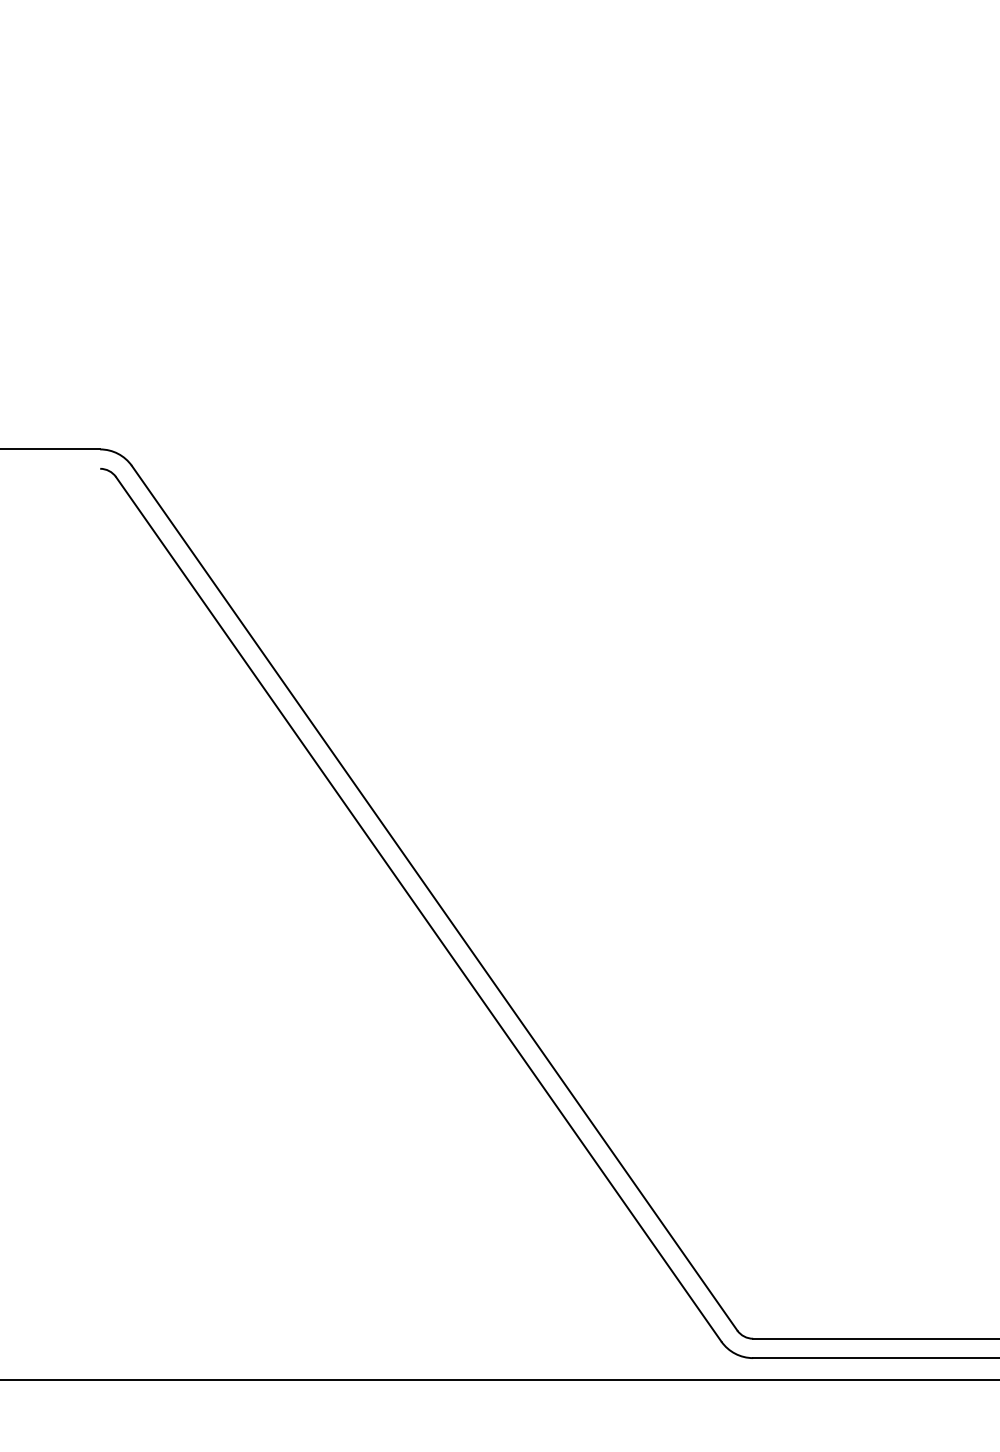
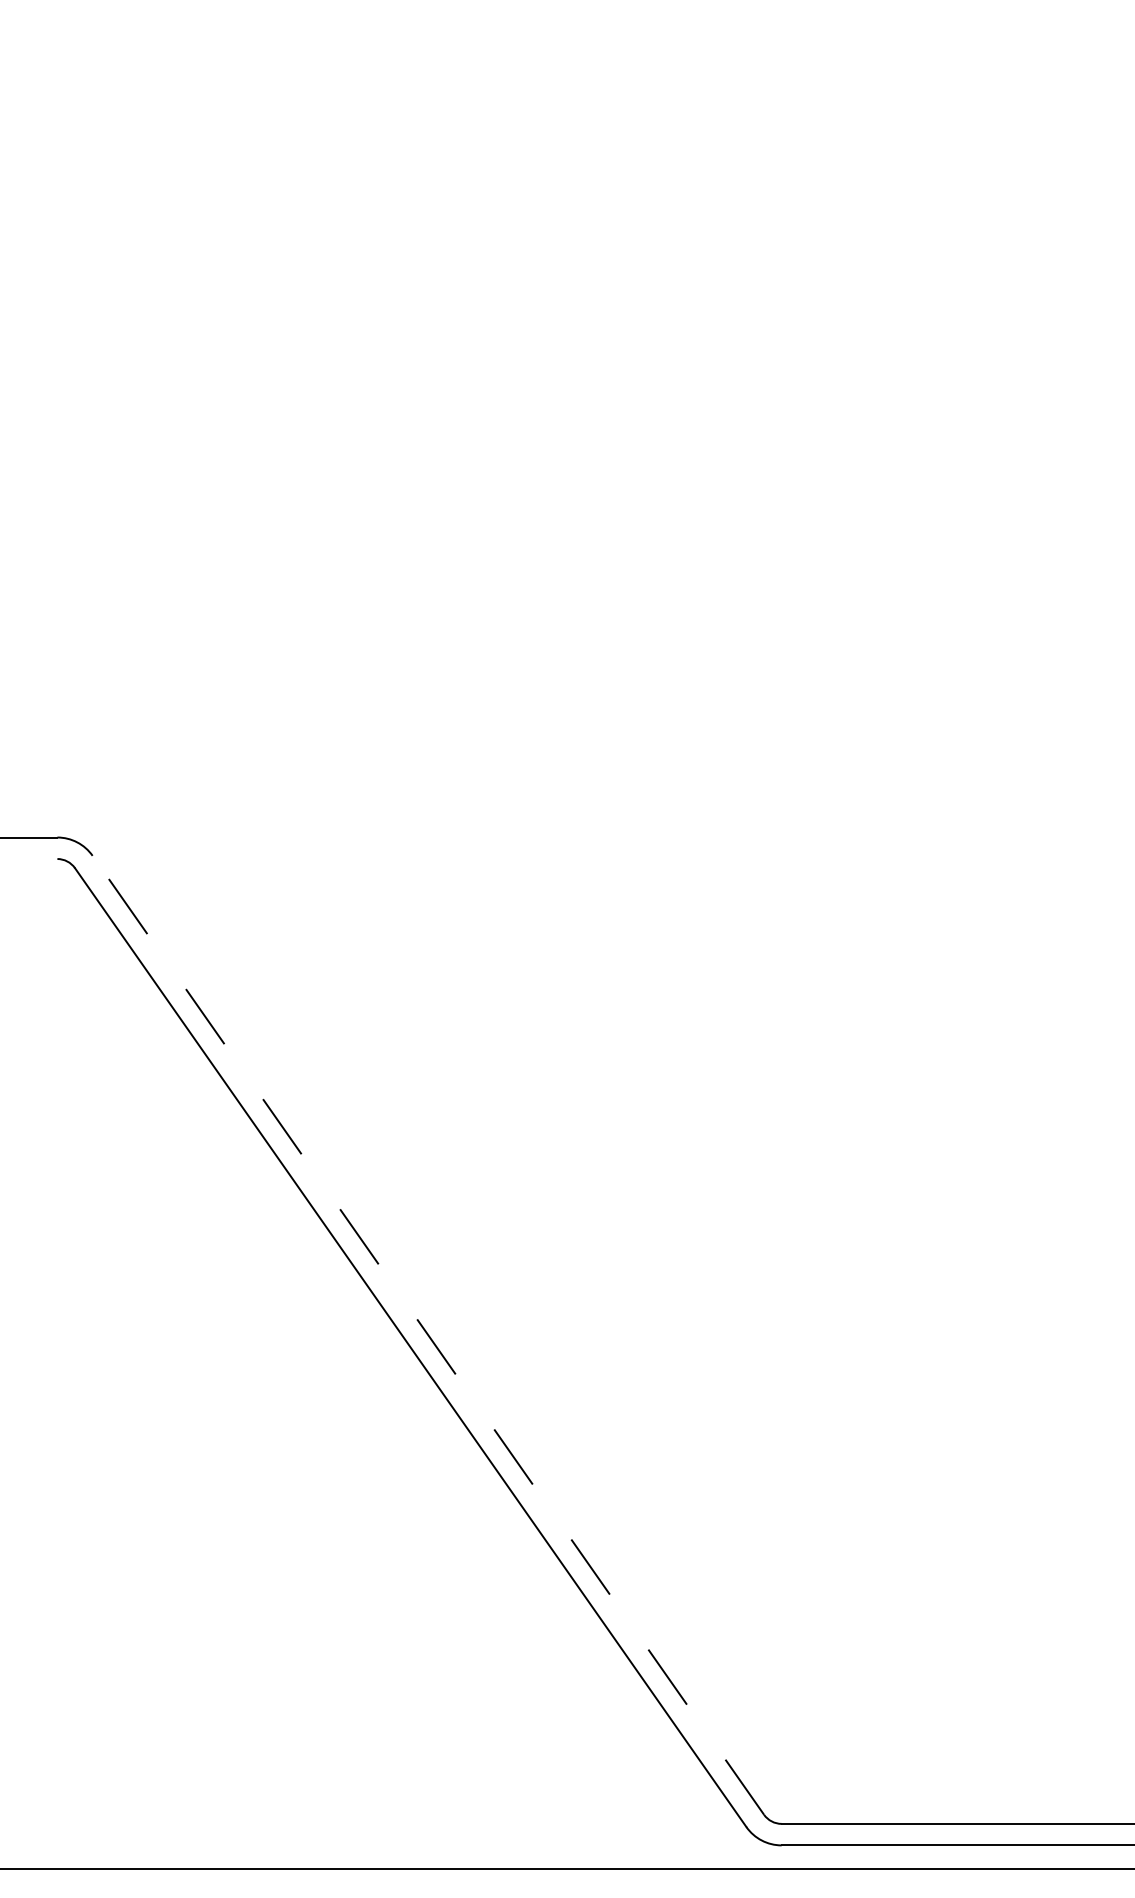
line: (434, 897) -> (428, 1334), solid -> dashed

